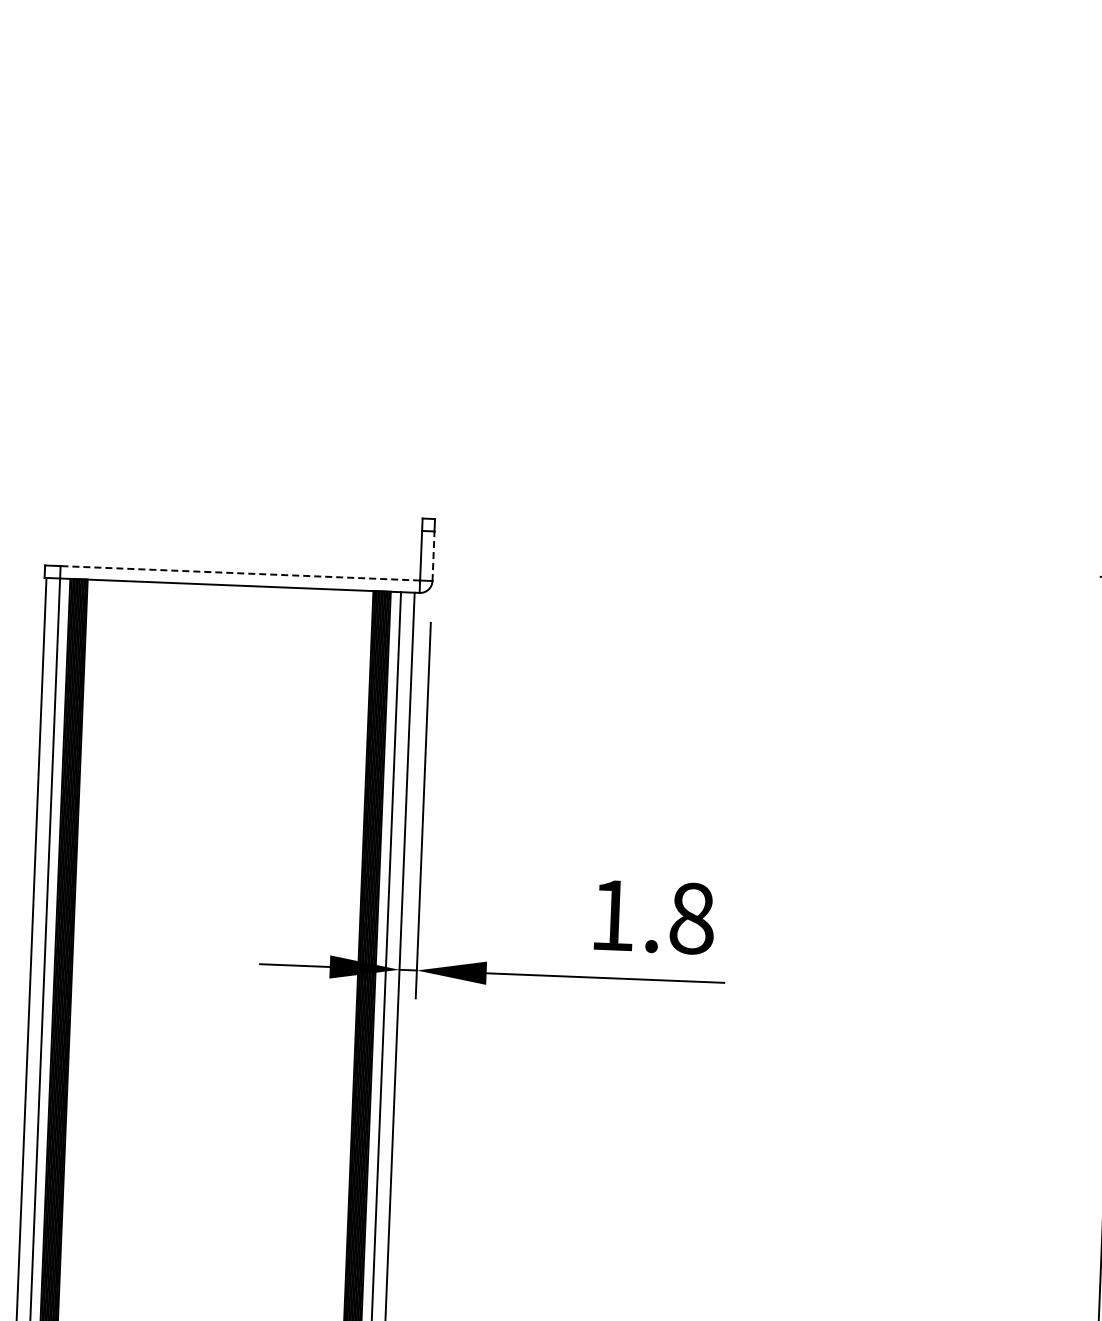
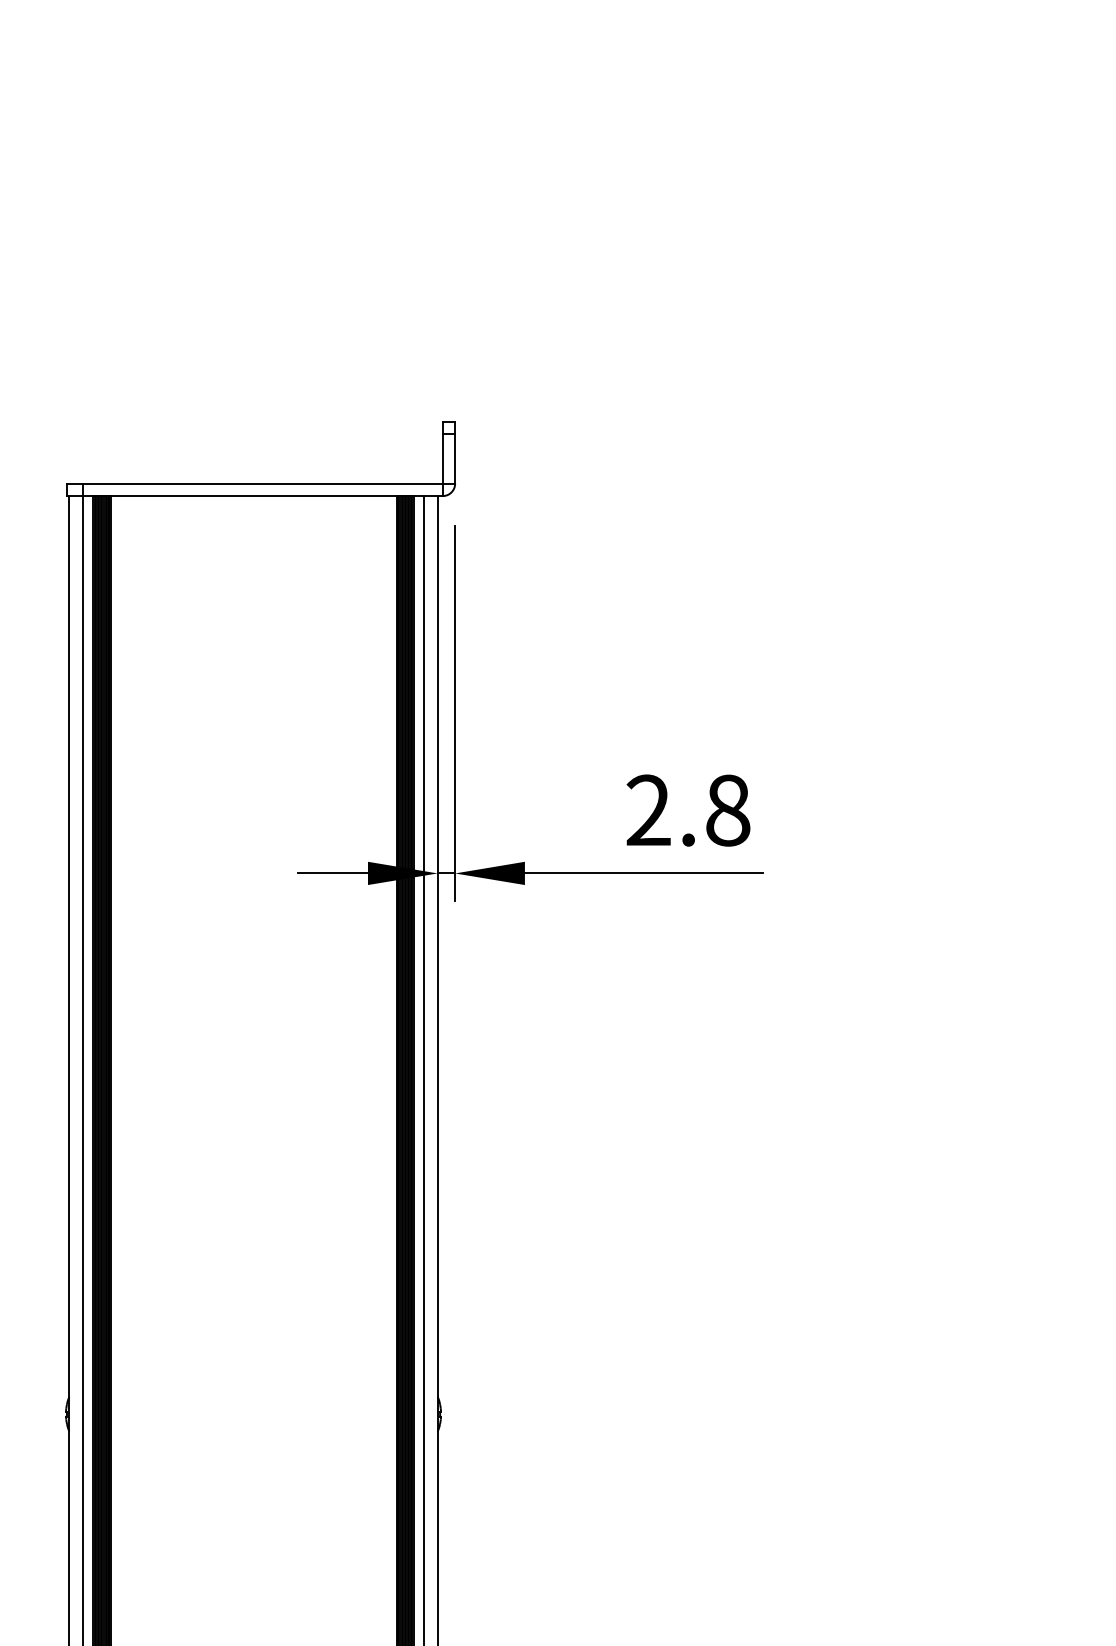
line: (433, 555) -> (455, 458), dashed -> solid
line: (240, 573) -> (262, 483), dashed -> solid
text: (612, 914) -> (648, 809), 1.8 -> 2.8

